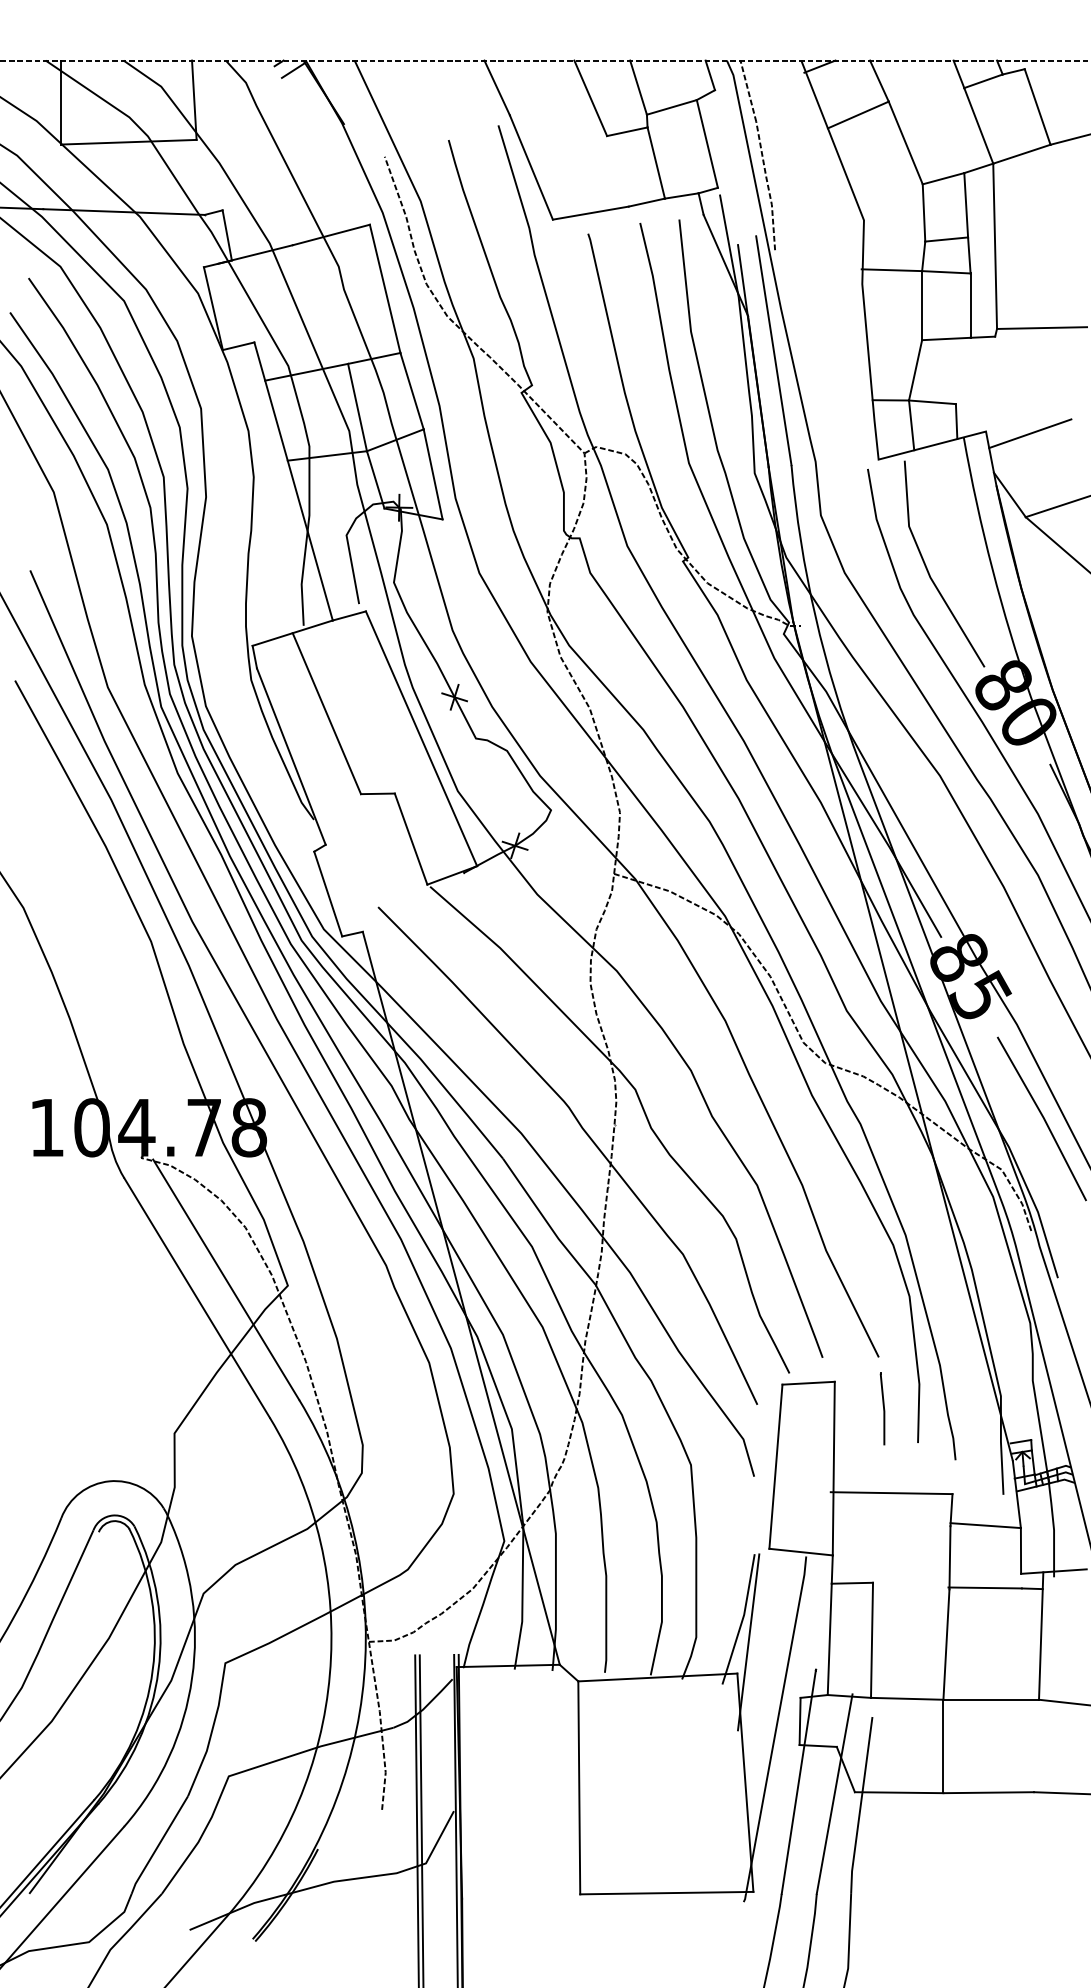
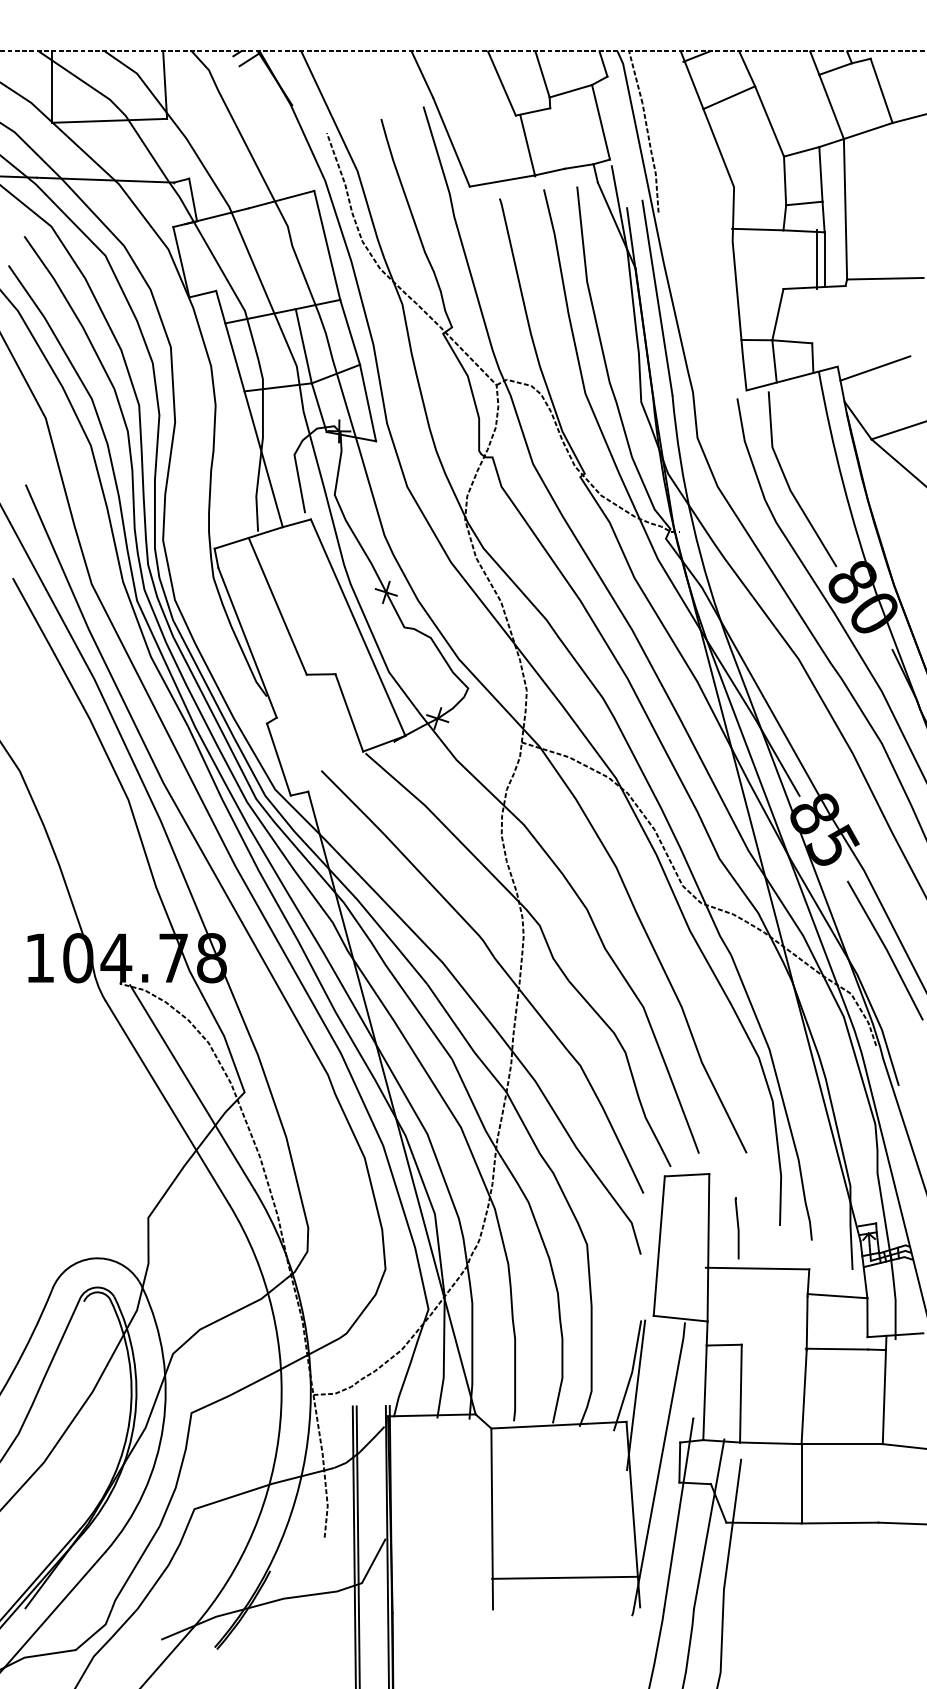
line: (655, 162) -> (527, 145), moved
line: (922, 305) -> (817, 259), moved
part: (882, 1408) -> (737, 1228), moved
line: (666, 1892) -> (565, 1577), moved

